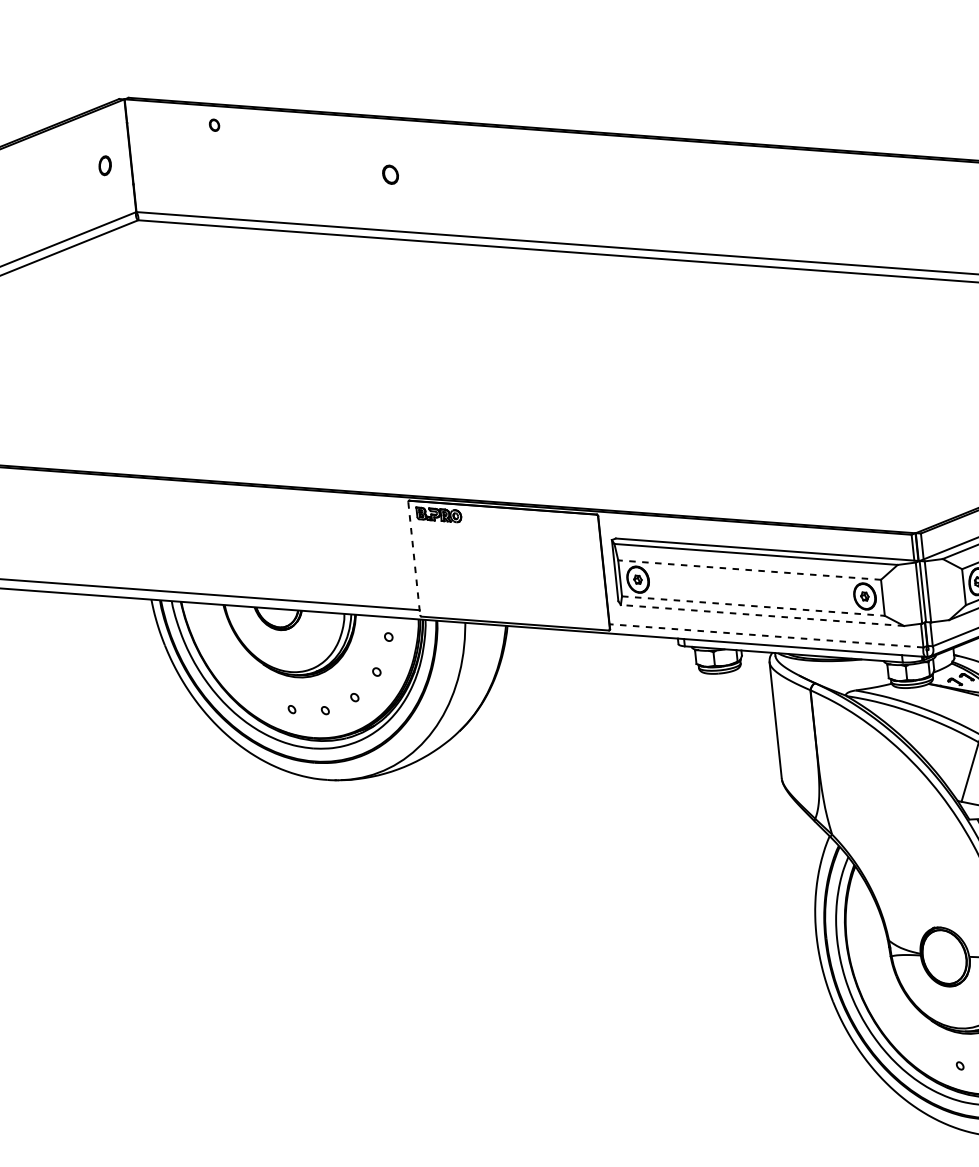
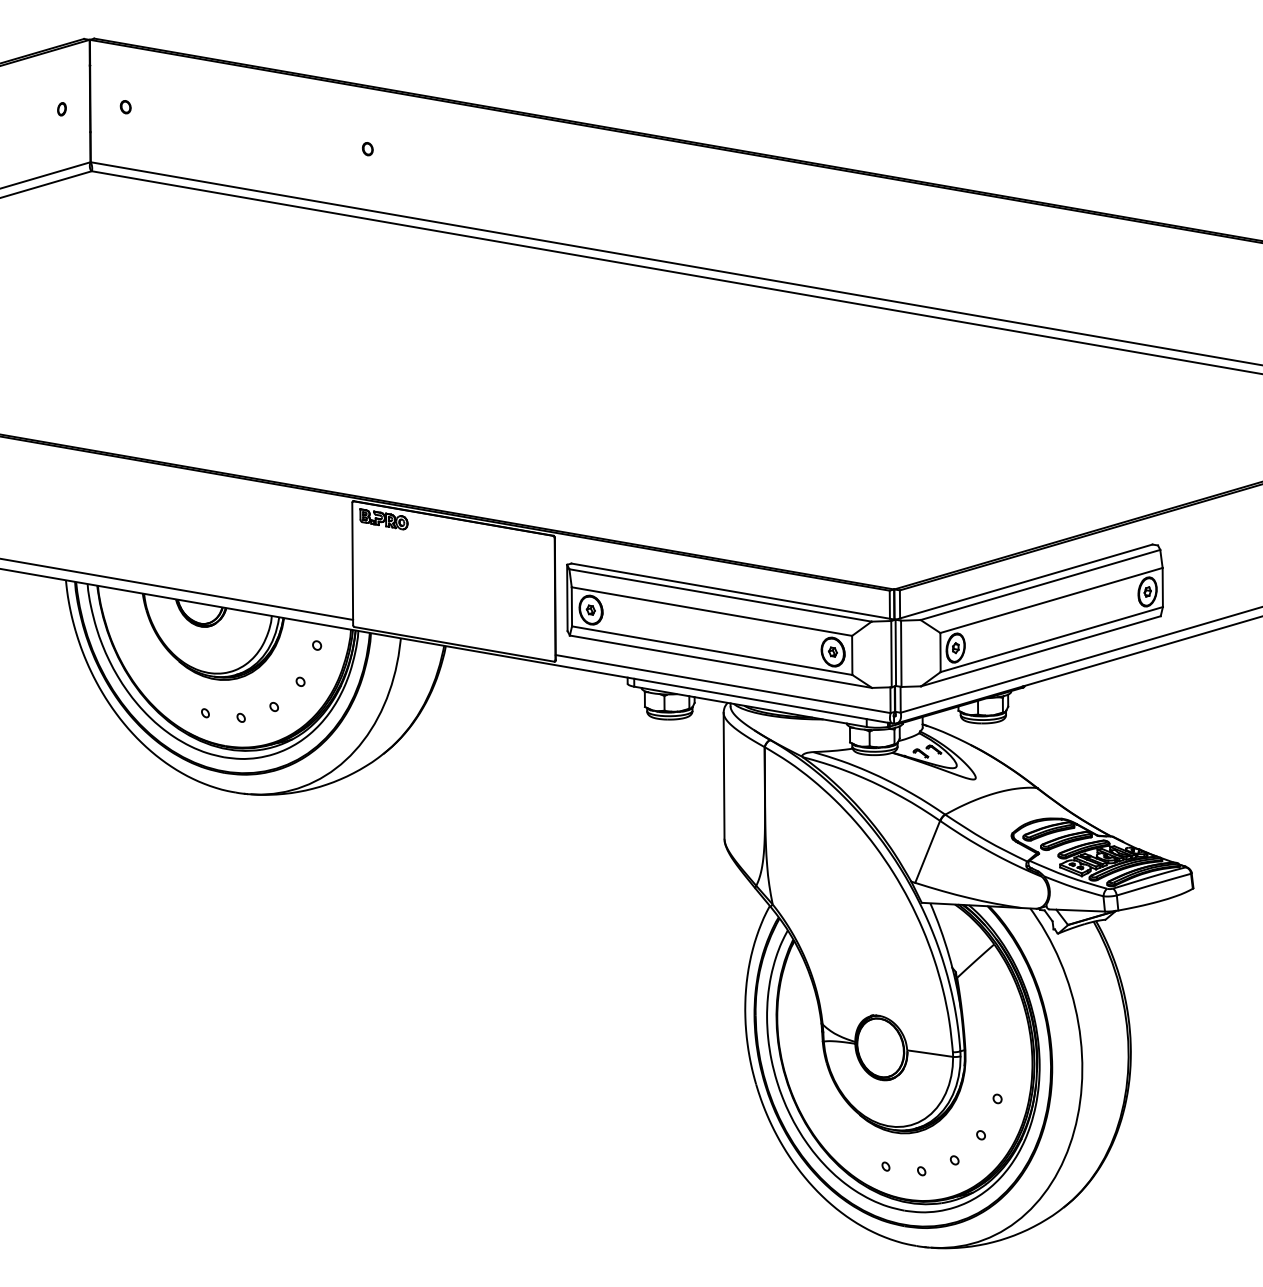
part: (214, 125) -> (125, 107), moved
part: (104, 166) -> (61, 109), size x0.62
part: (390, 175) -> (367, 149), size x0.62
line: (414, 559) -> (352, 564), dashed -> solid
line: (749, 570) -> (711, 611), dashed -> solid
line: (753, 605) -> (712, 650), dashed -> solid
line: (762, 615) -> (720, 661), dashed -> solid
line: (766, 636) -> (723, 684), dashed -> solid

